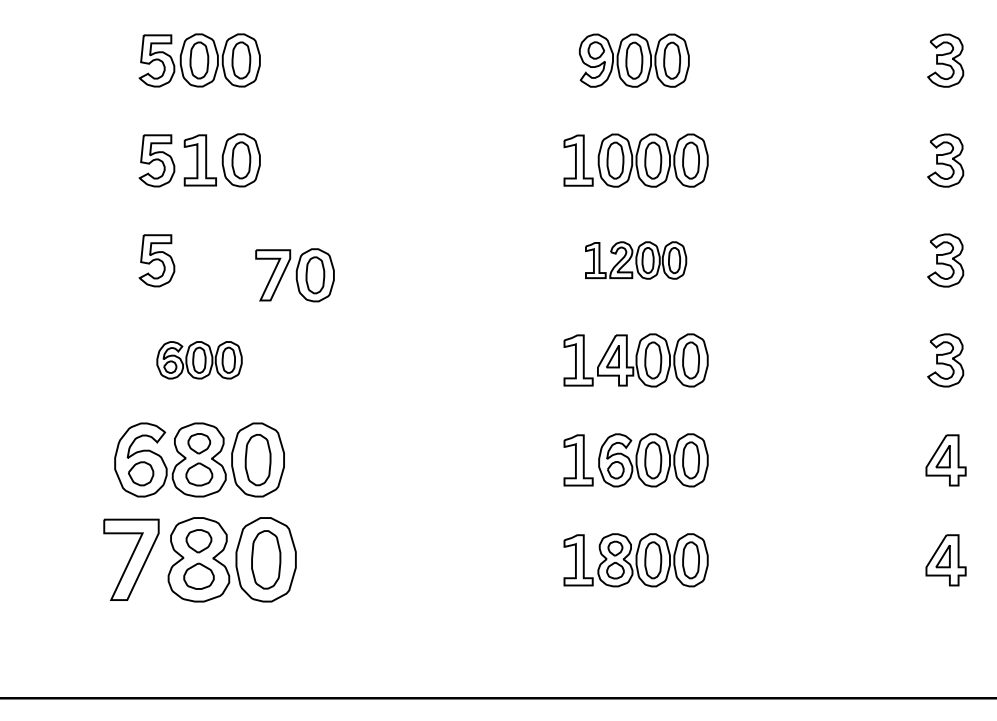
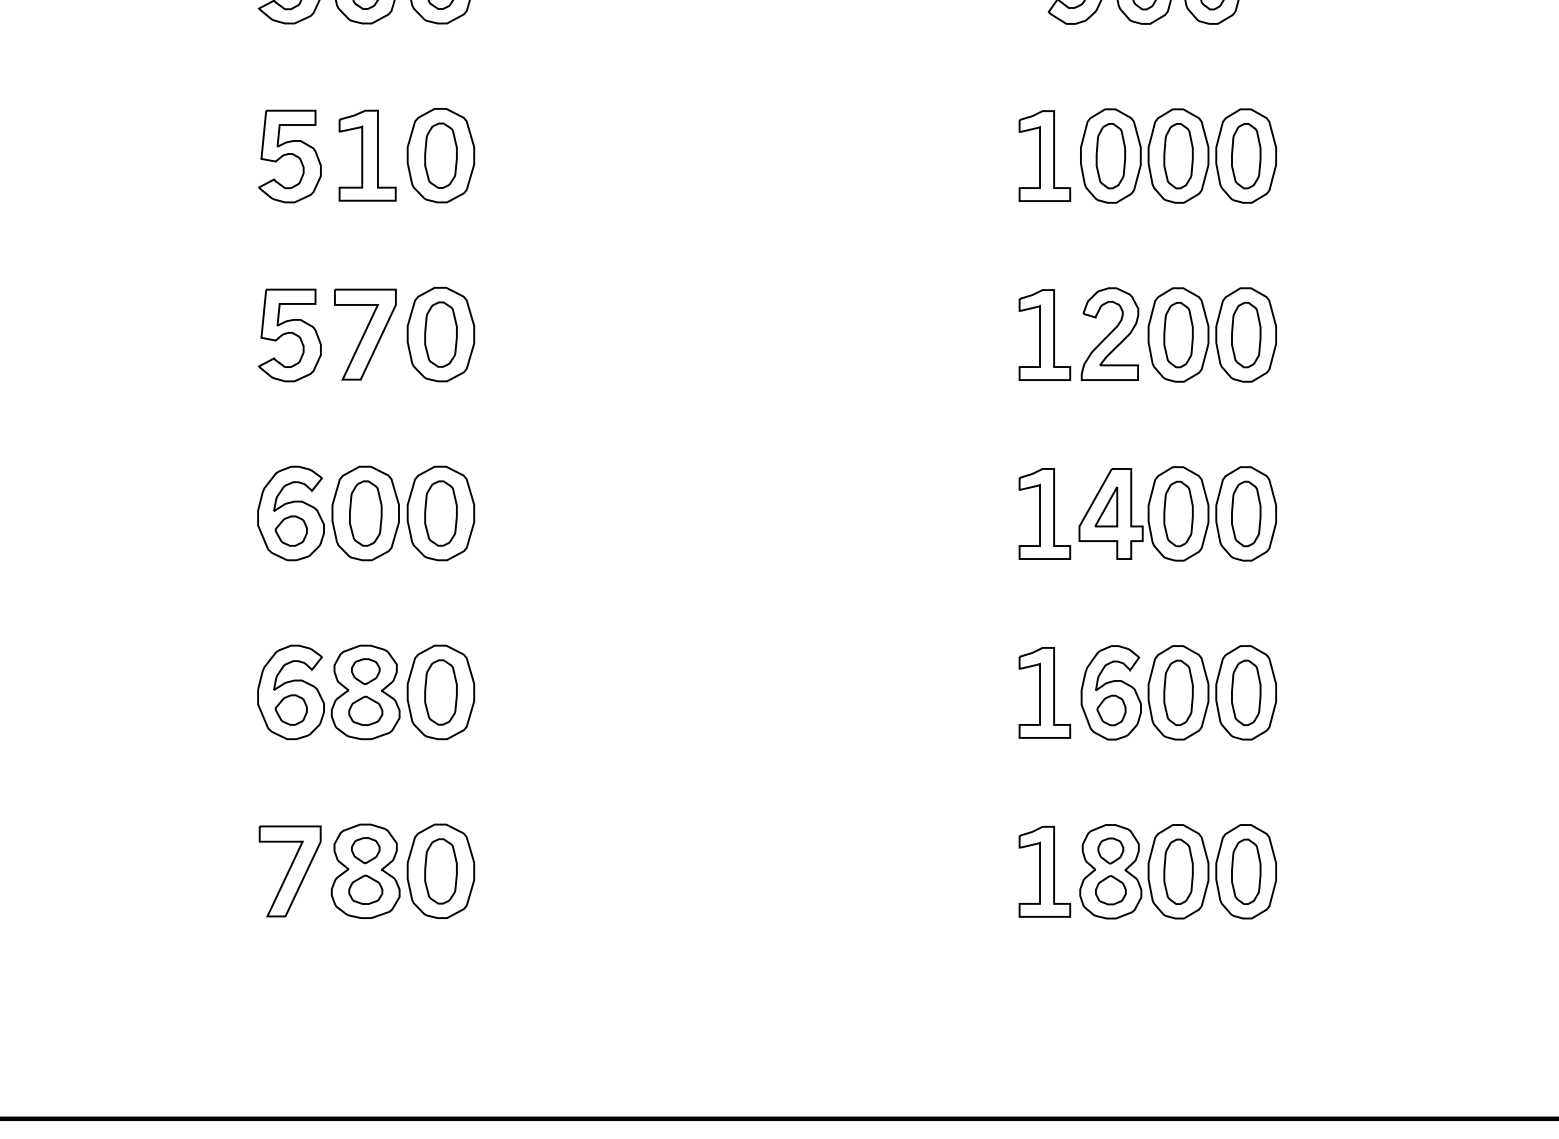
part: (635, 260) -> (1146, 334), size x1.43
part: (294, 275) -> (403, 334), moved
part: (199, 360) -> (365, 513), size x1.43
part: (199, 460) -> (365, 693), size x0.71
part: (199, 560) -> (365, 872), size x0.62

